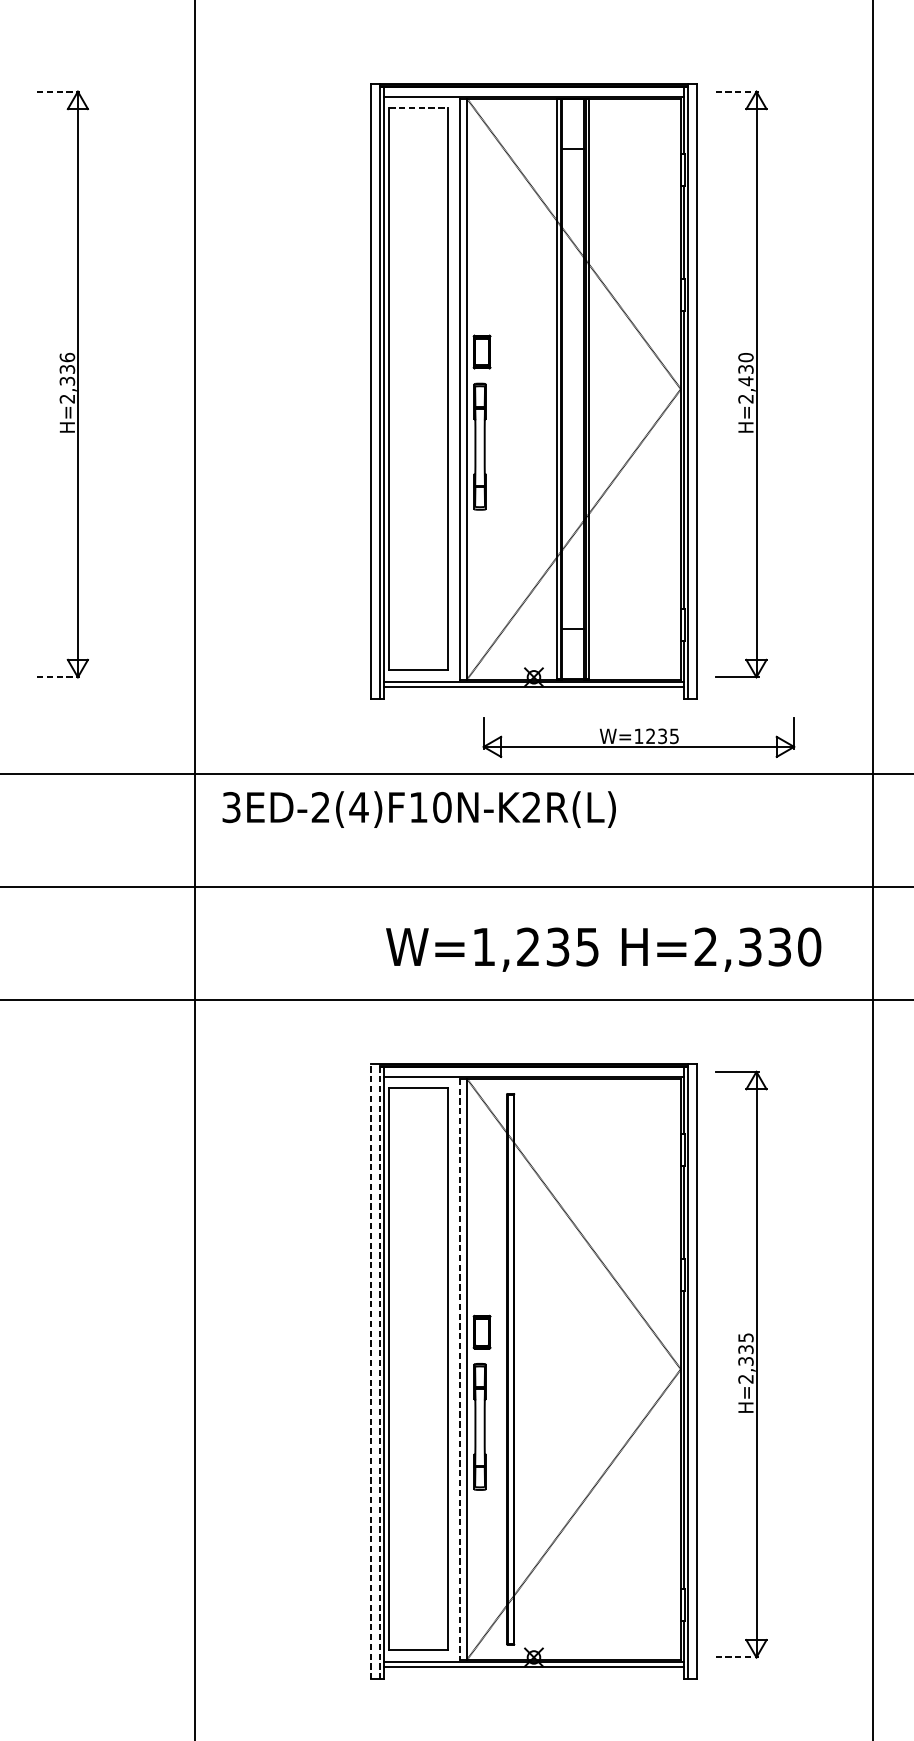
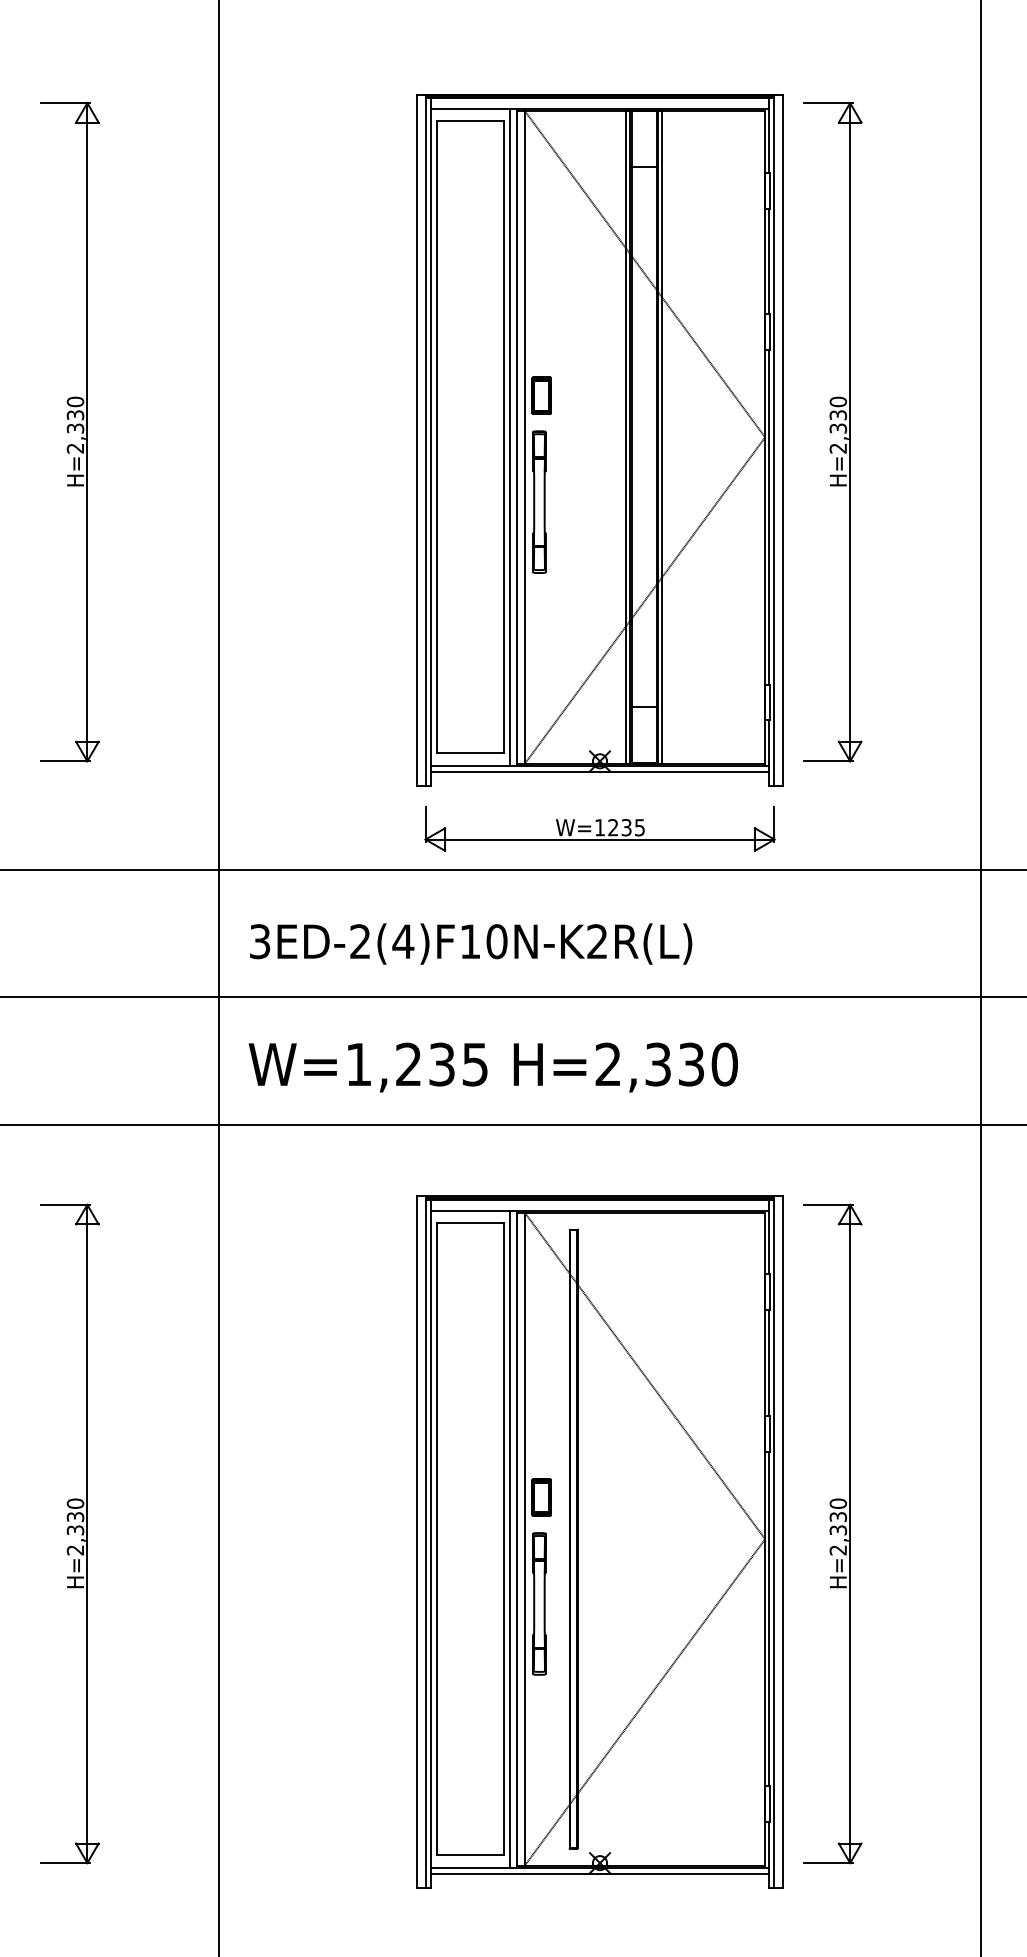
line: (59, 92) -> (66, 103), dashed -> solid
line: (738, 92) -> (829, 103), dashed -> solid
line: (418, 108) -> (470, 121), dashed -> solid
text: (66, 357) -> (74, 401), H=2,336 -> H=2,330
text: (746, 381) -> (838, 428), H=2,430 -> H=2,330
line: (453, 389) -> (509, 437), added
line: (59, 677) -> (66, 761), dashed -> solid
part: (638, 737) -> (599, 828), moved
text: (419, 809) -> (471, 943), moved
text: (602, 949) -> (492, 1067), moved
text: (746, 1337) -> (838, 1503), H=2,335 -> H=2,330
part: (62, 1364) -> (69, 1533), added
line: (453, 1369) -> (509, 1539), added
line: (459, 1369) -> (516, 1539), dashed -> solid
line: (371, 1372) -> (417, 1542), dashed -> solid
line: (379, 1372) -> (426, 1542), dashed -> solid
line: (738, 1657) -> (829, 1863), dashed -> solid

